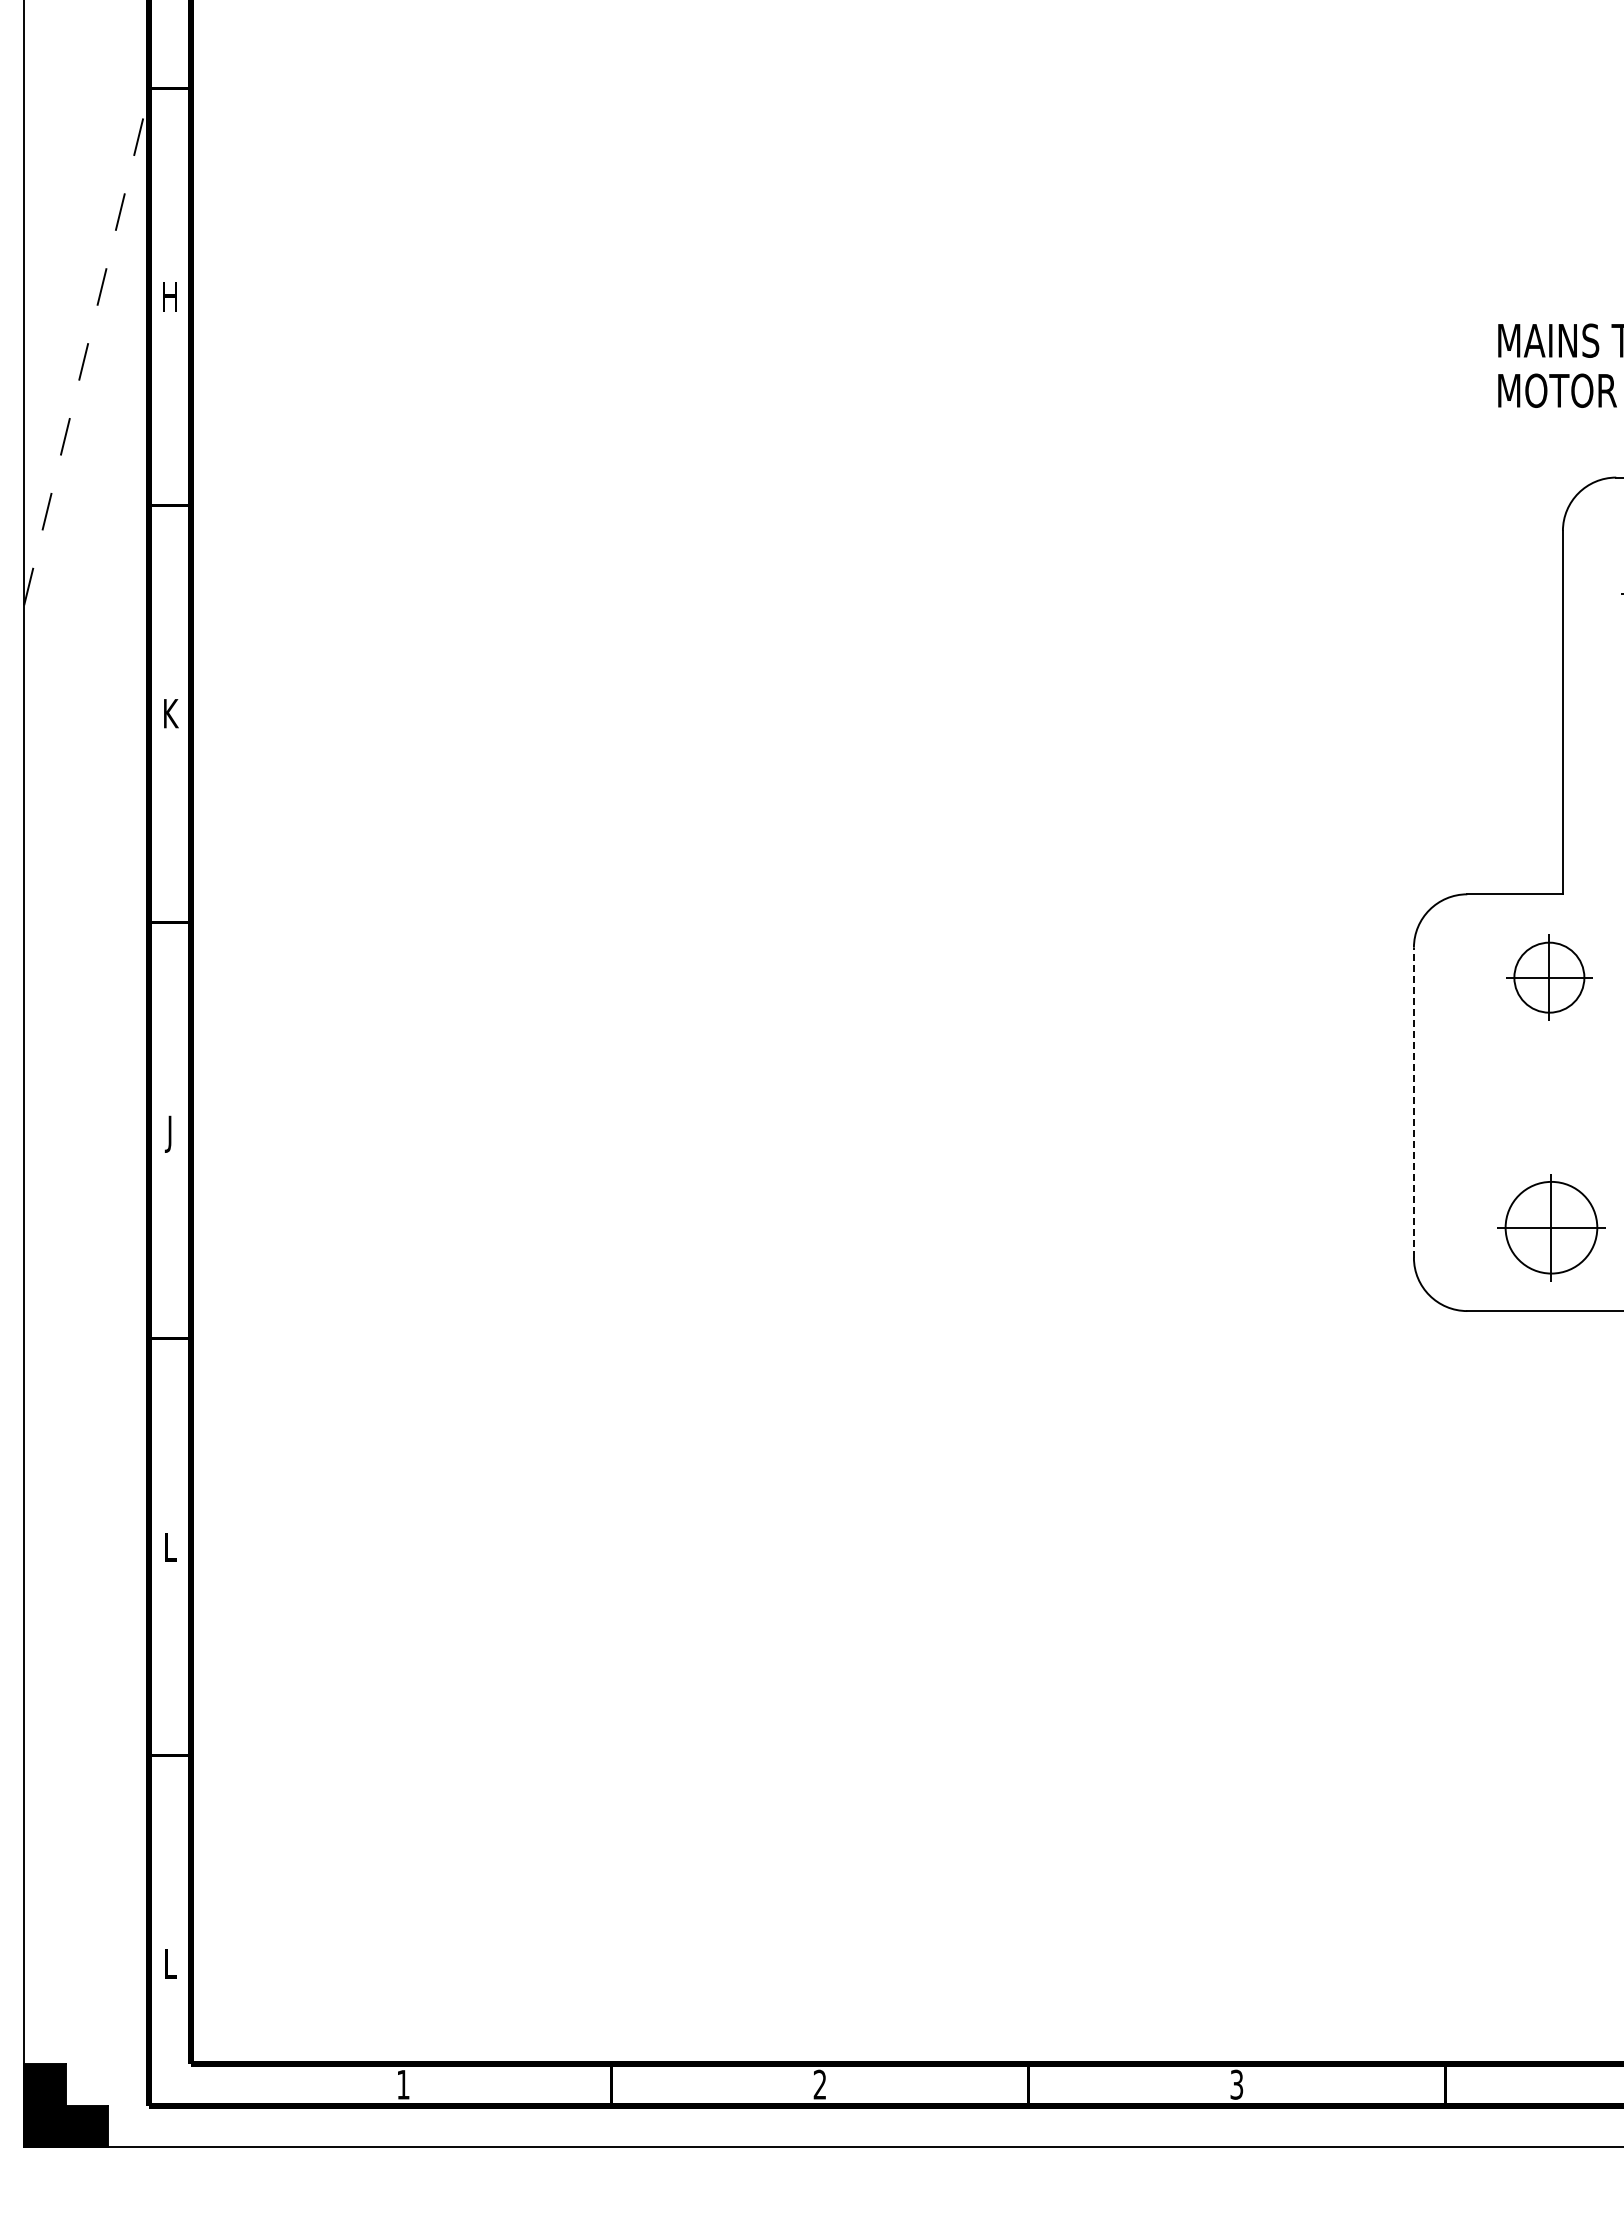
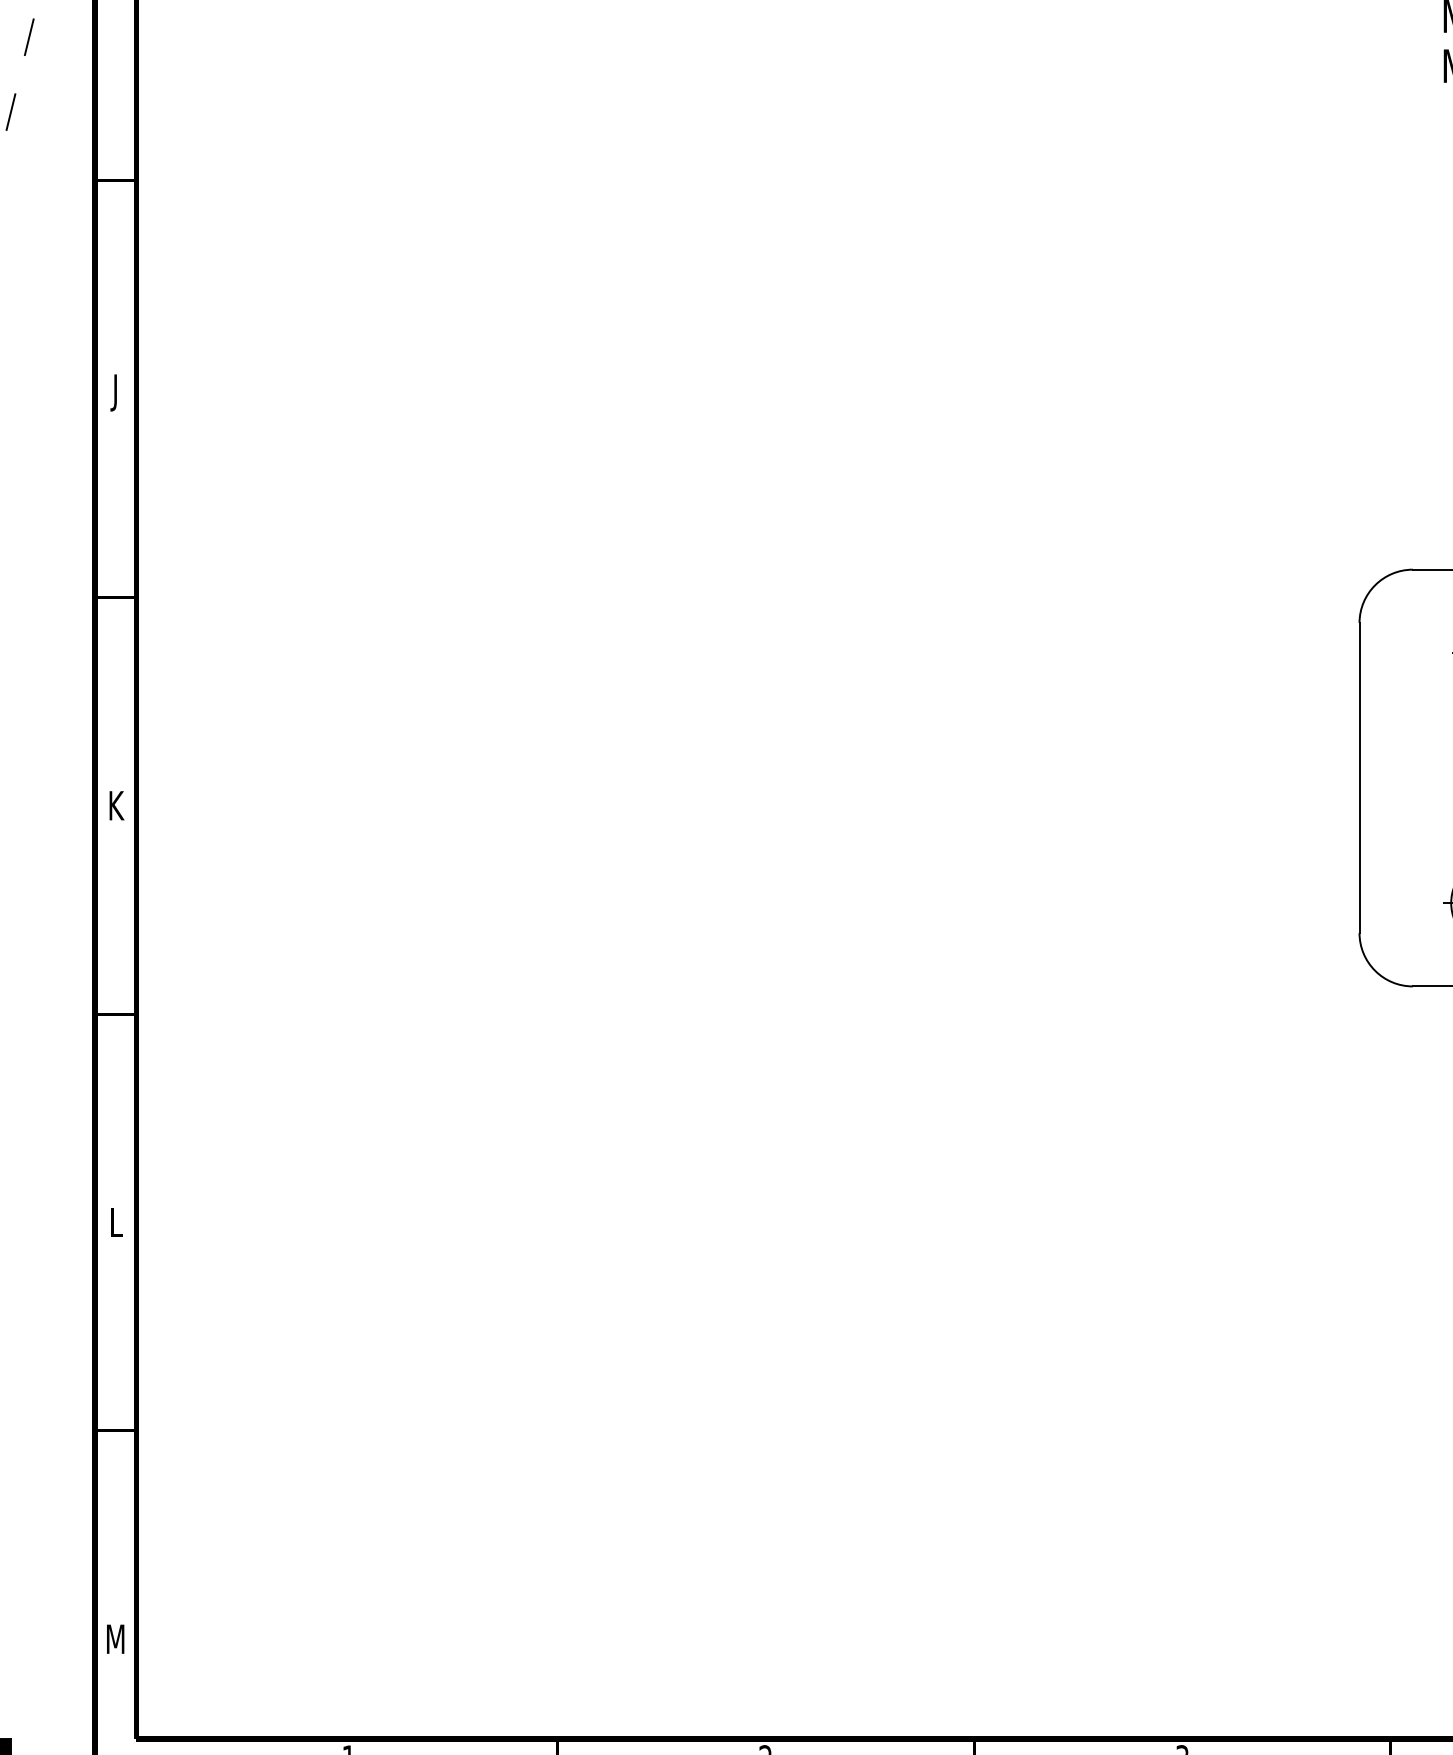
text: (171, 717) -> (117, 392), K -> J
line: (1413, 1102) -> (1359, 777), dashed -> solid
text: (171, 1133) -> (117, 808), J -> K
text: (169, 1963) -> (115, 1638), L -> M

